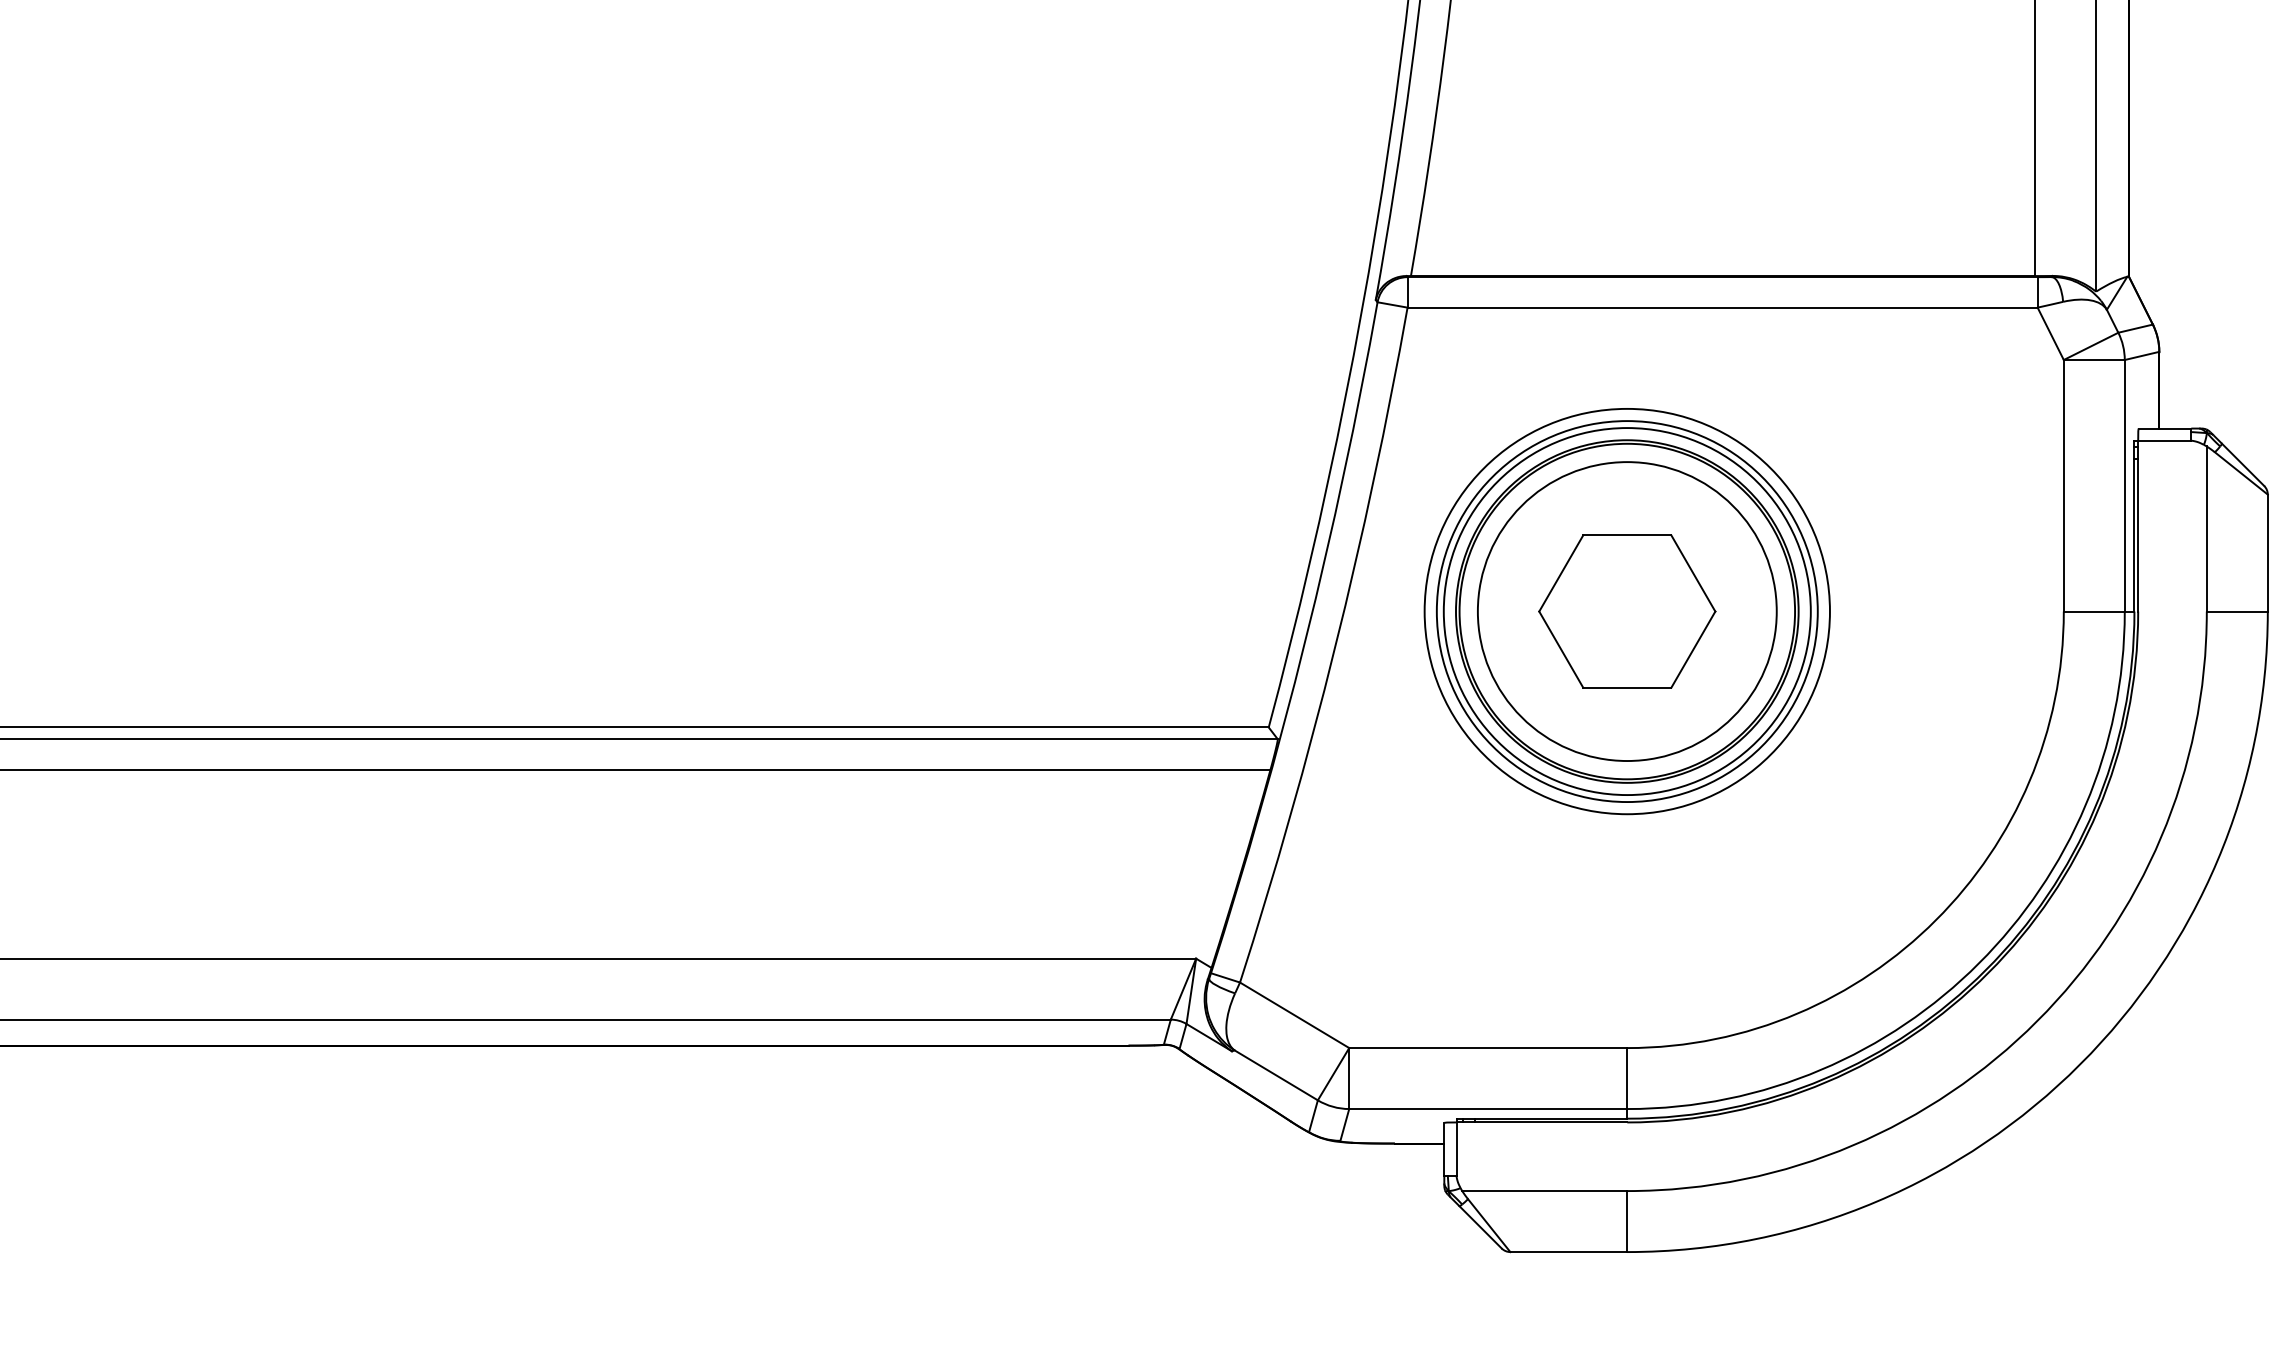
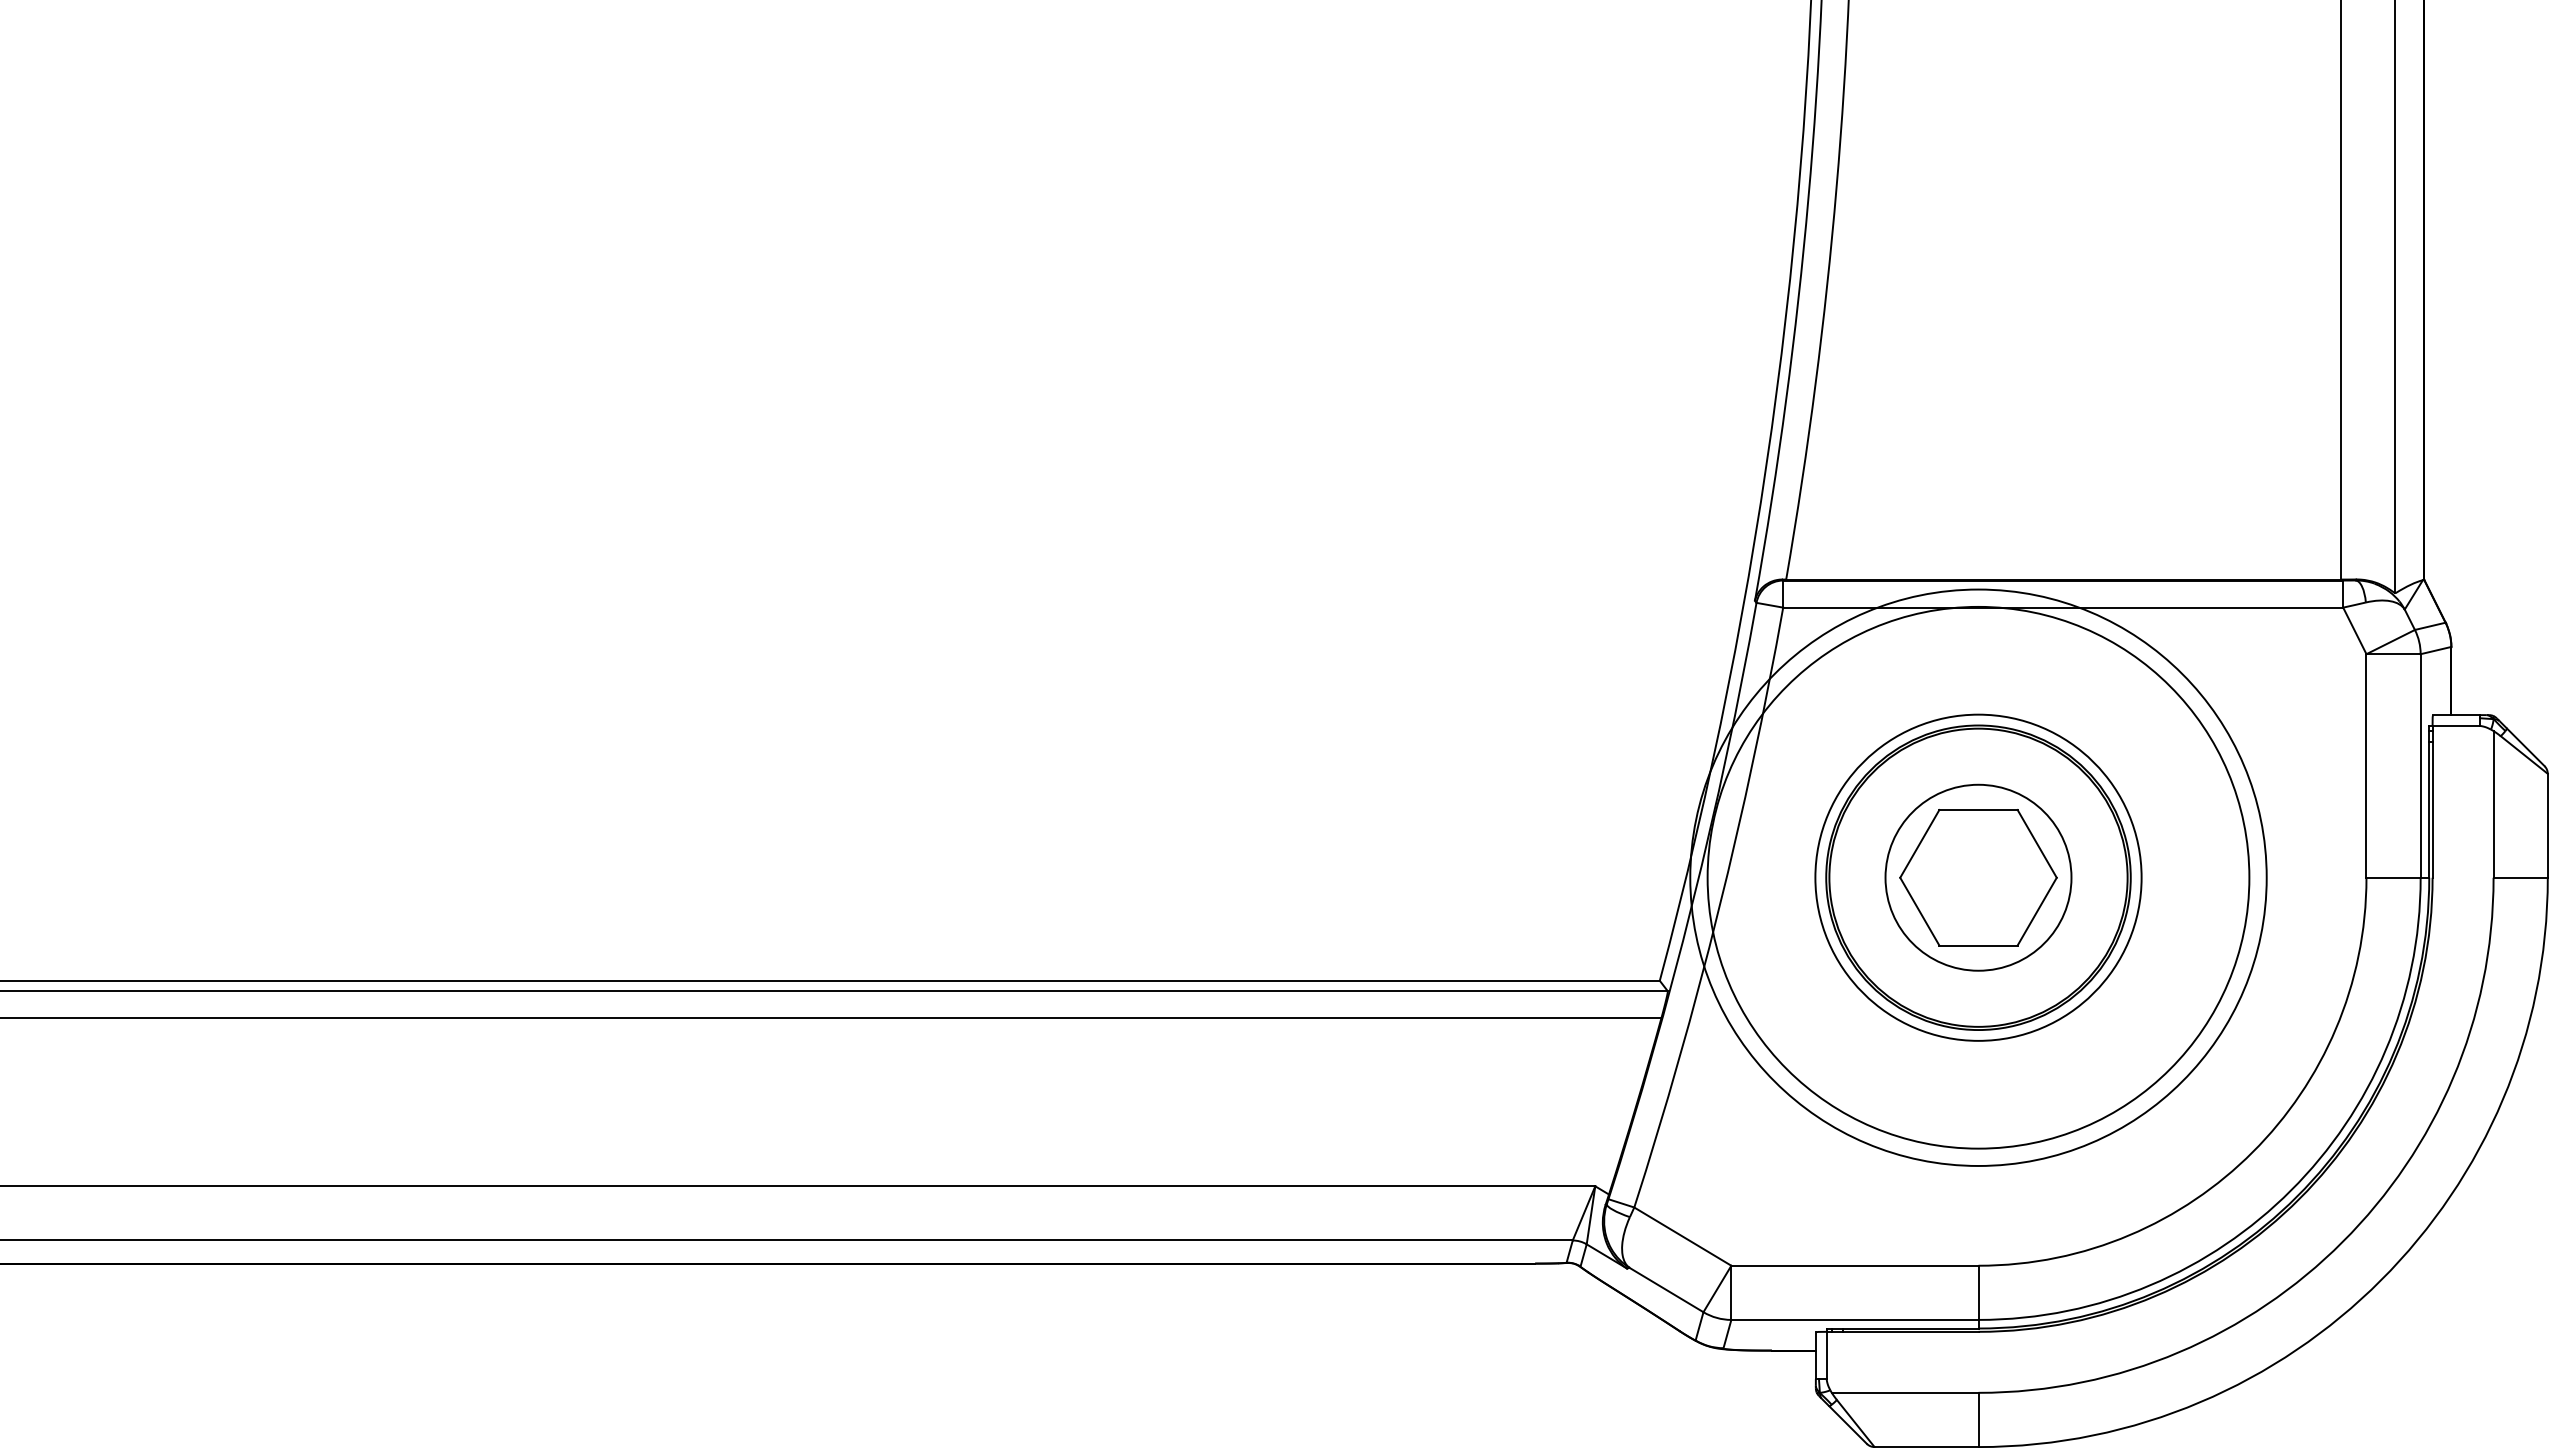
circle: (1627, 611) -> (1978, 877), size x0.7
circle: (1627, 611) -> (1978, 877), size x1.6
circle: (1627, 611) -> (1978, 877), size x1.6

